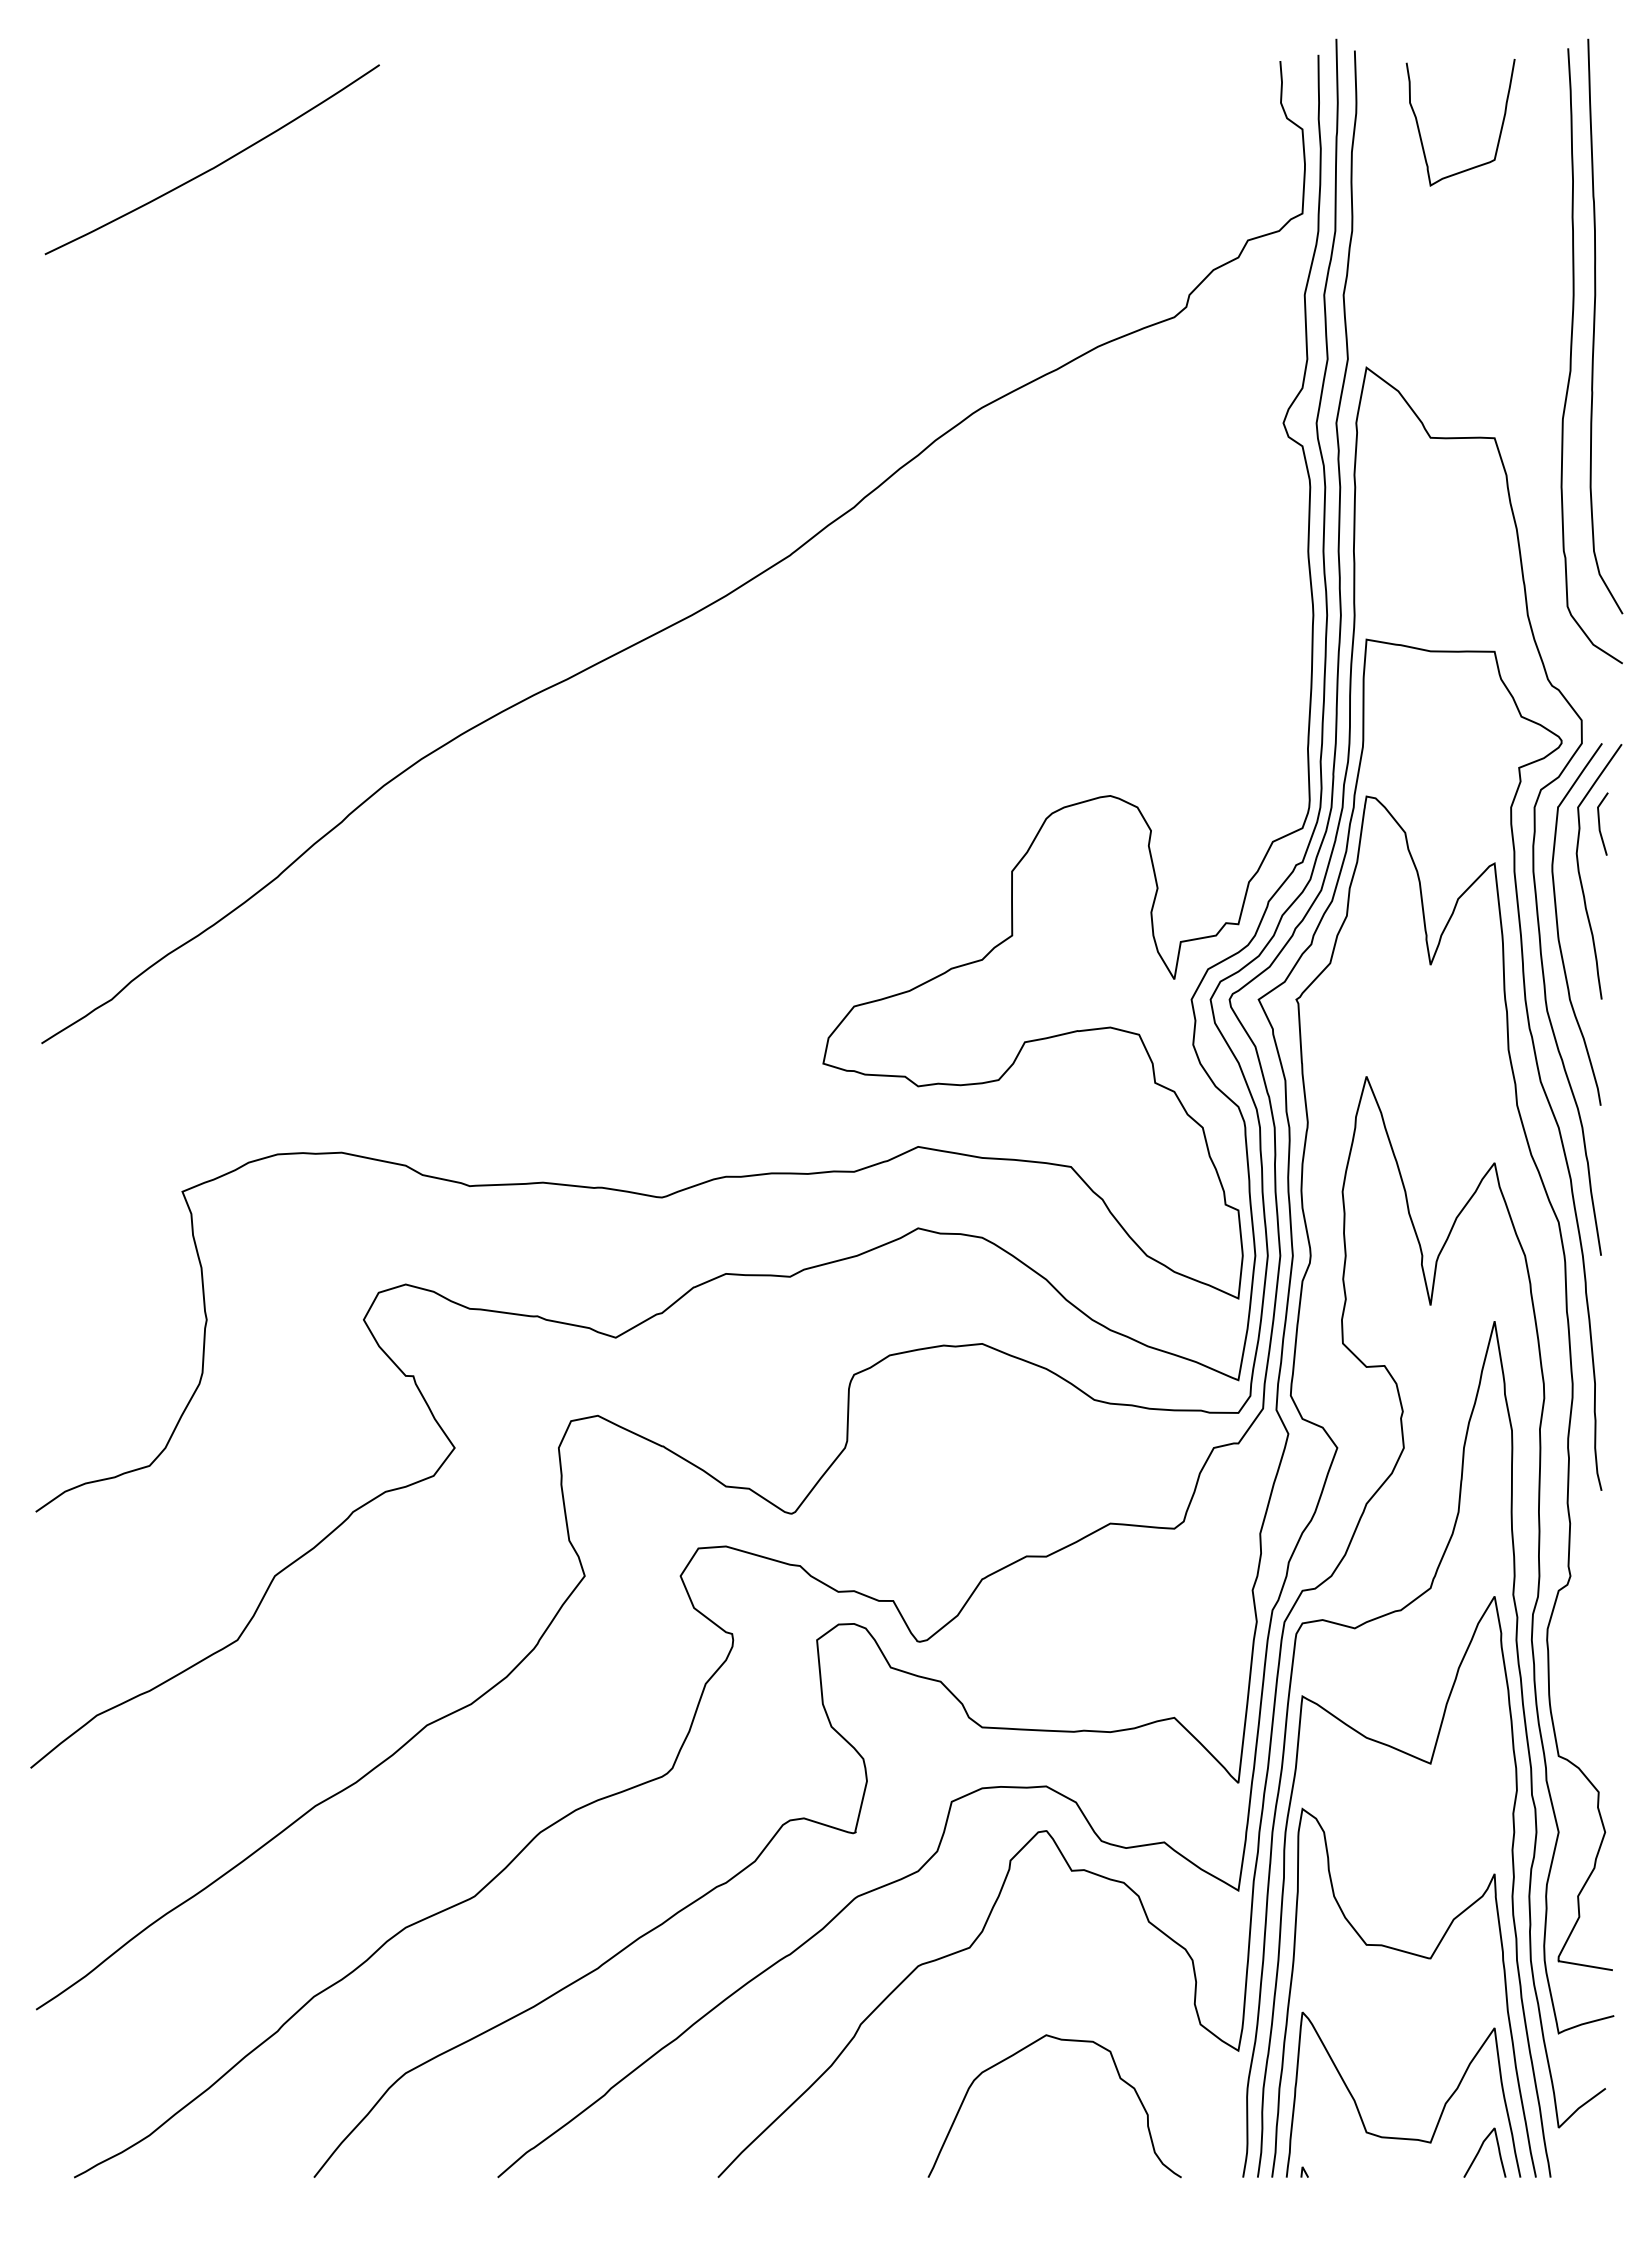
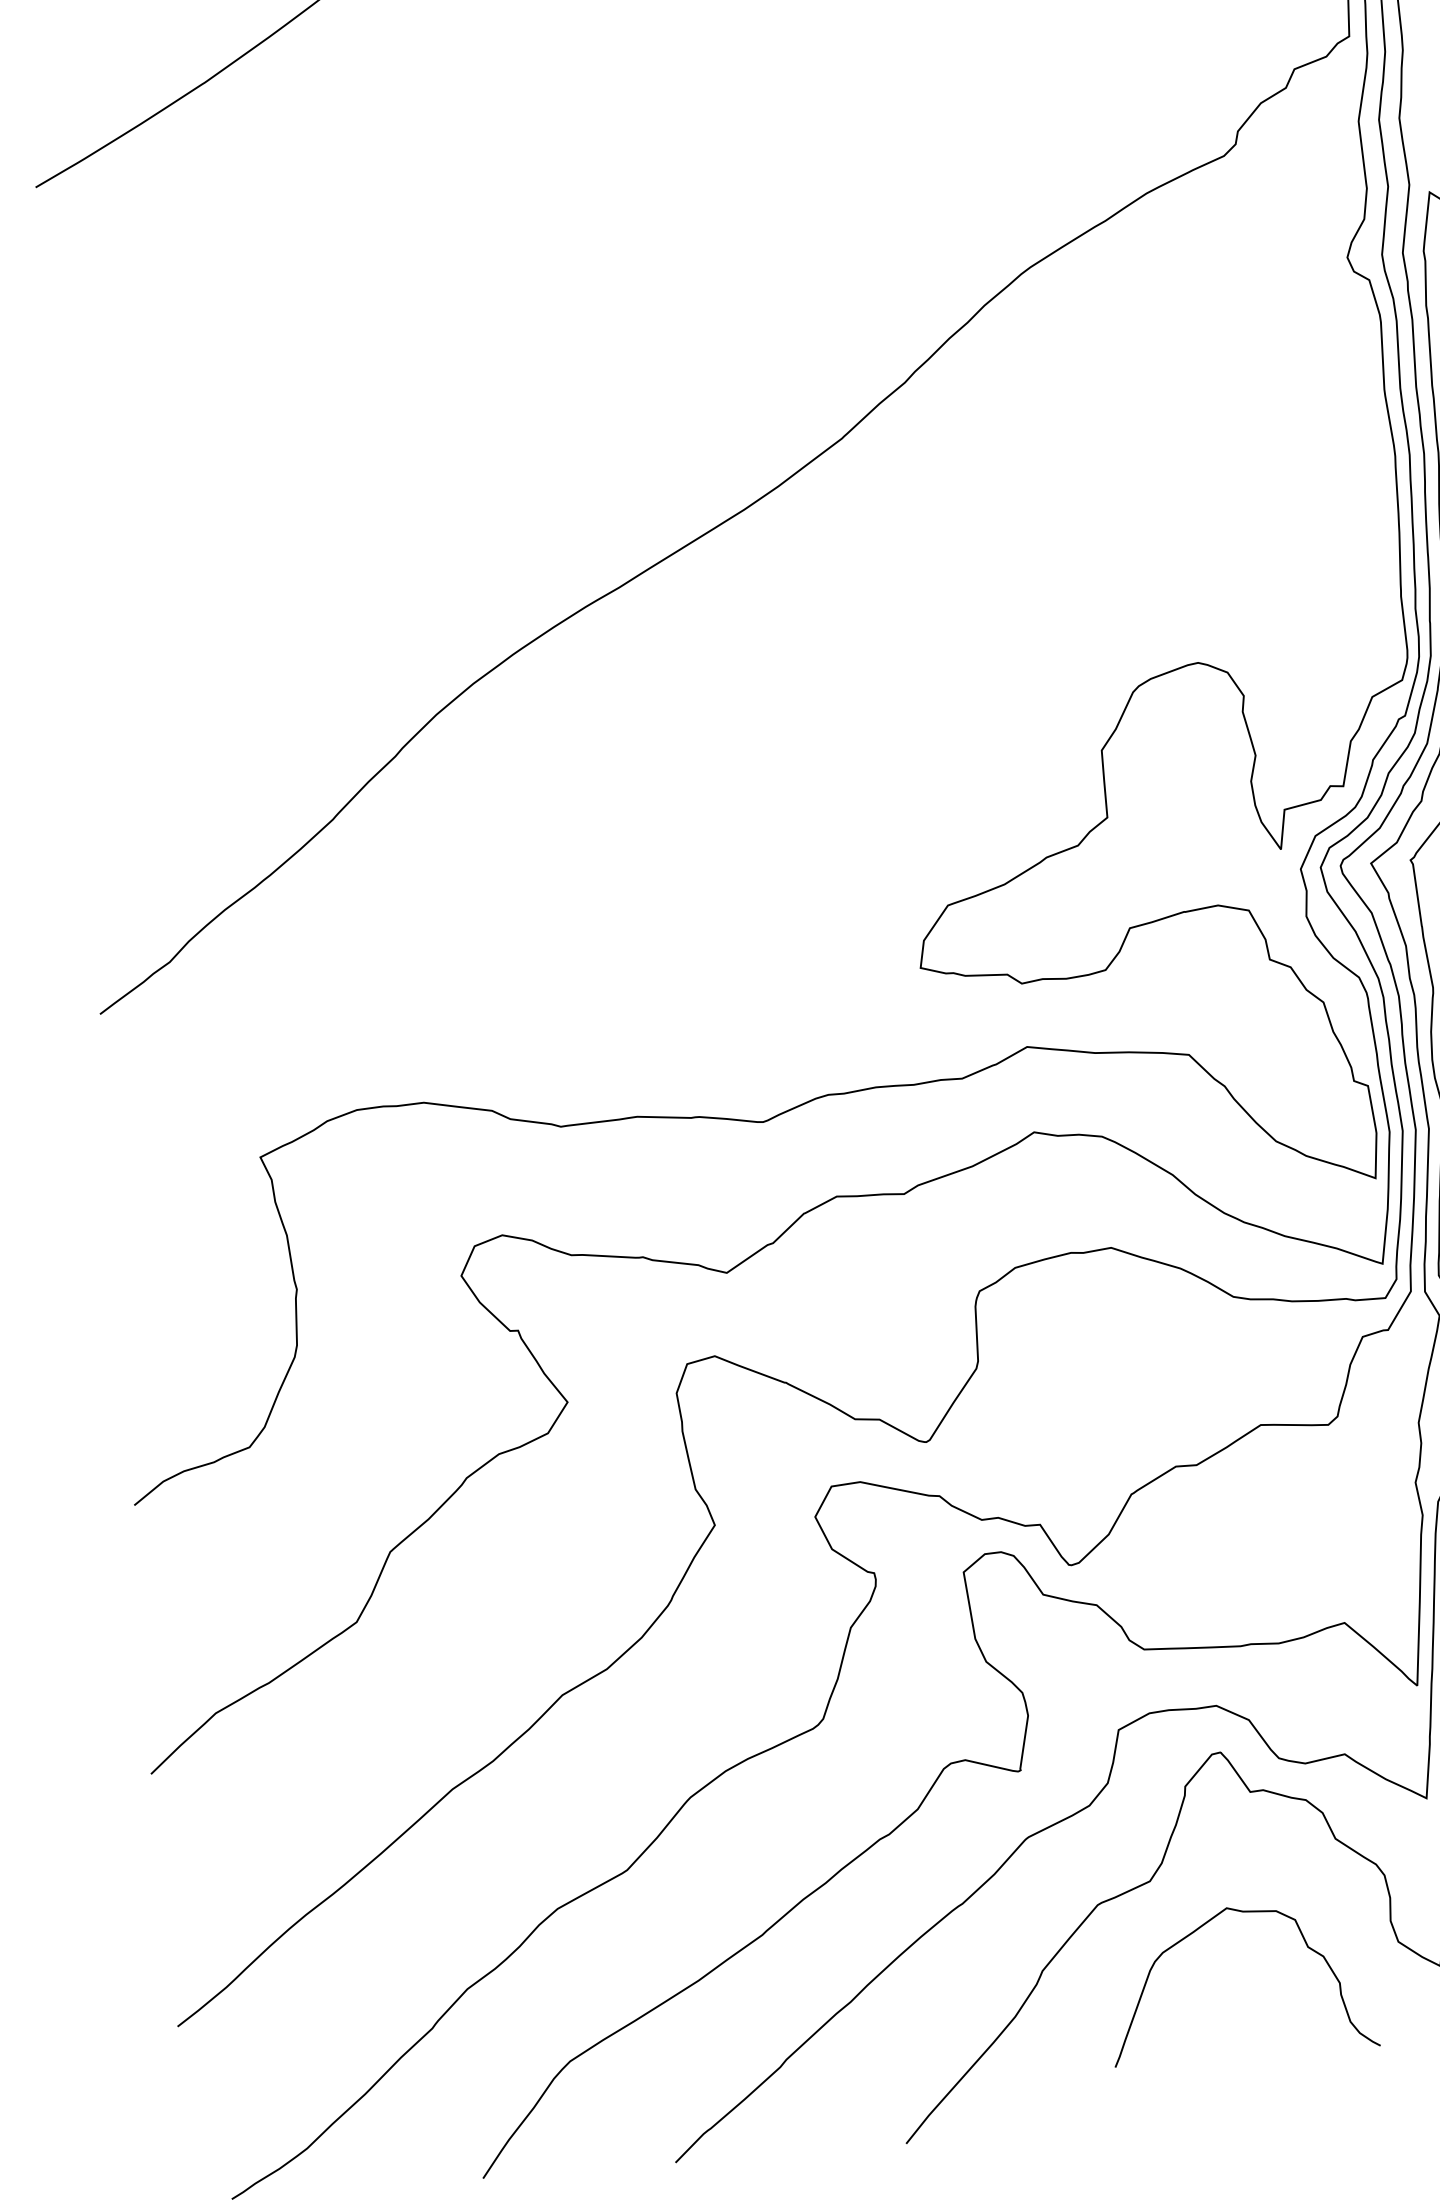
curve: (1021, 2051) -> (1202, 1927), moved

